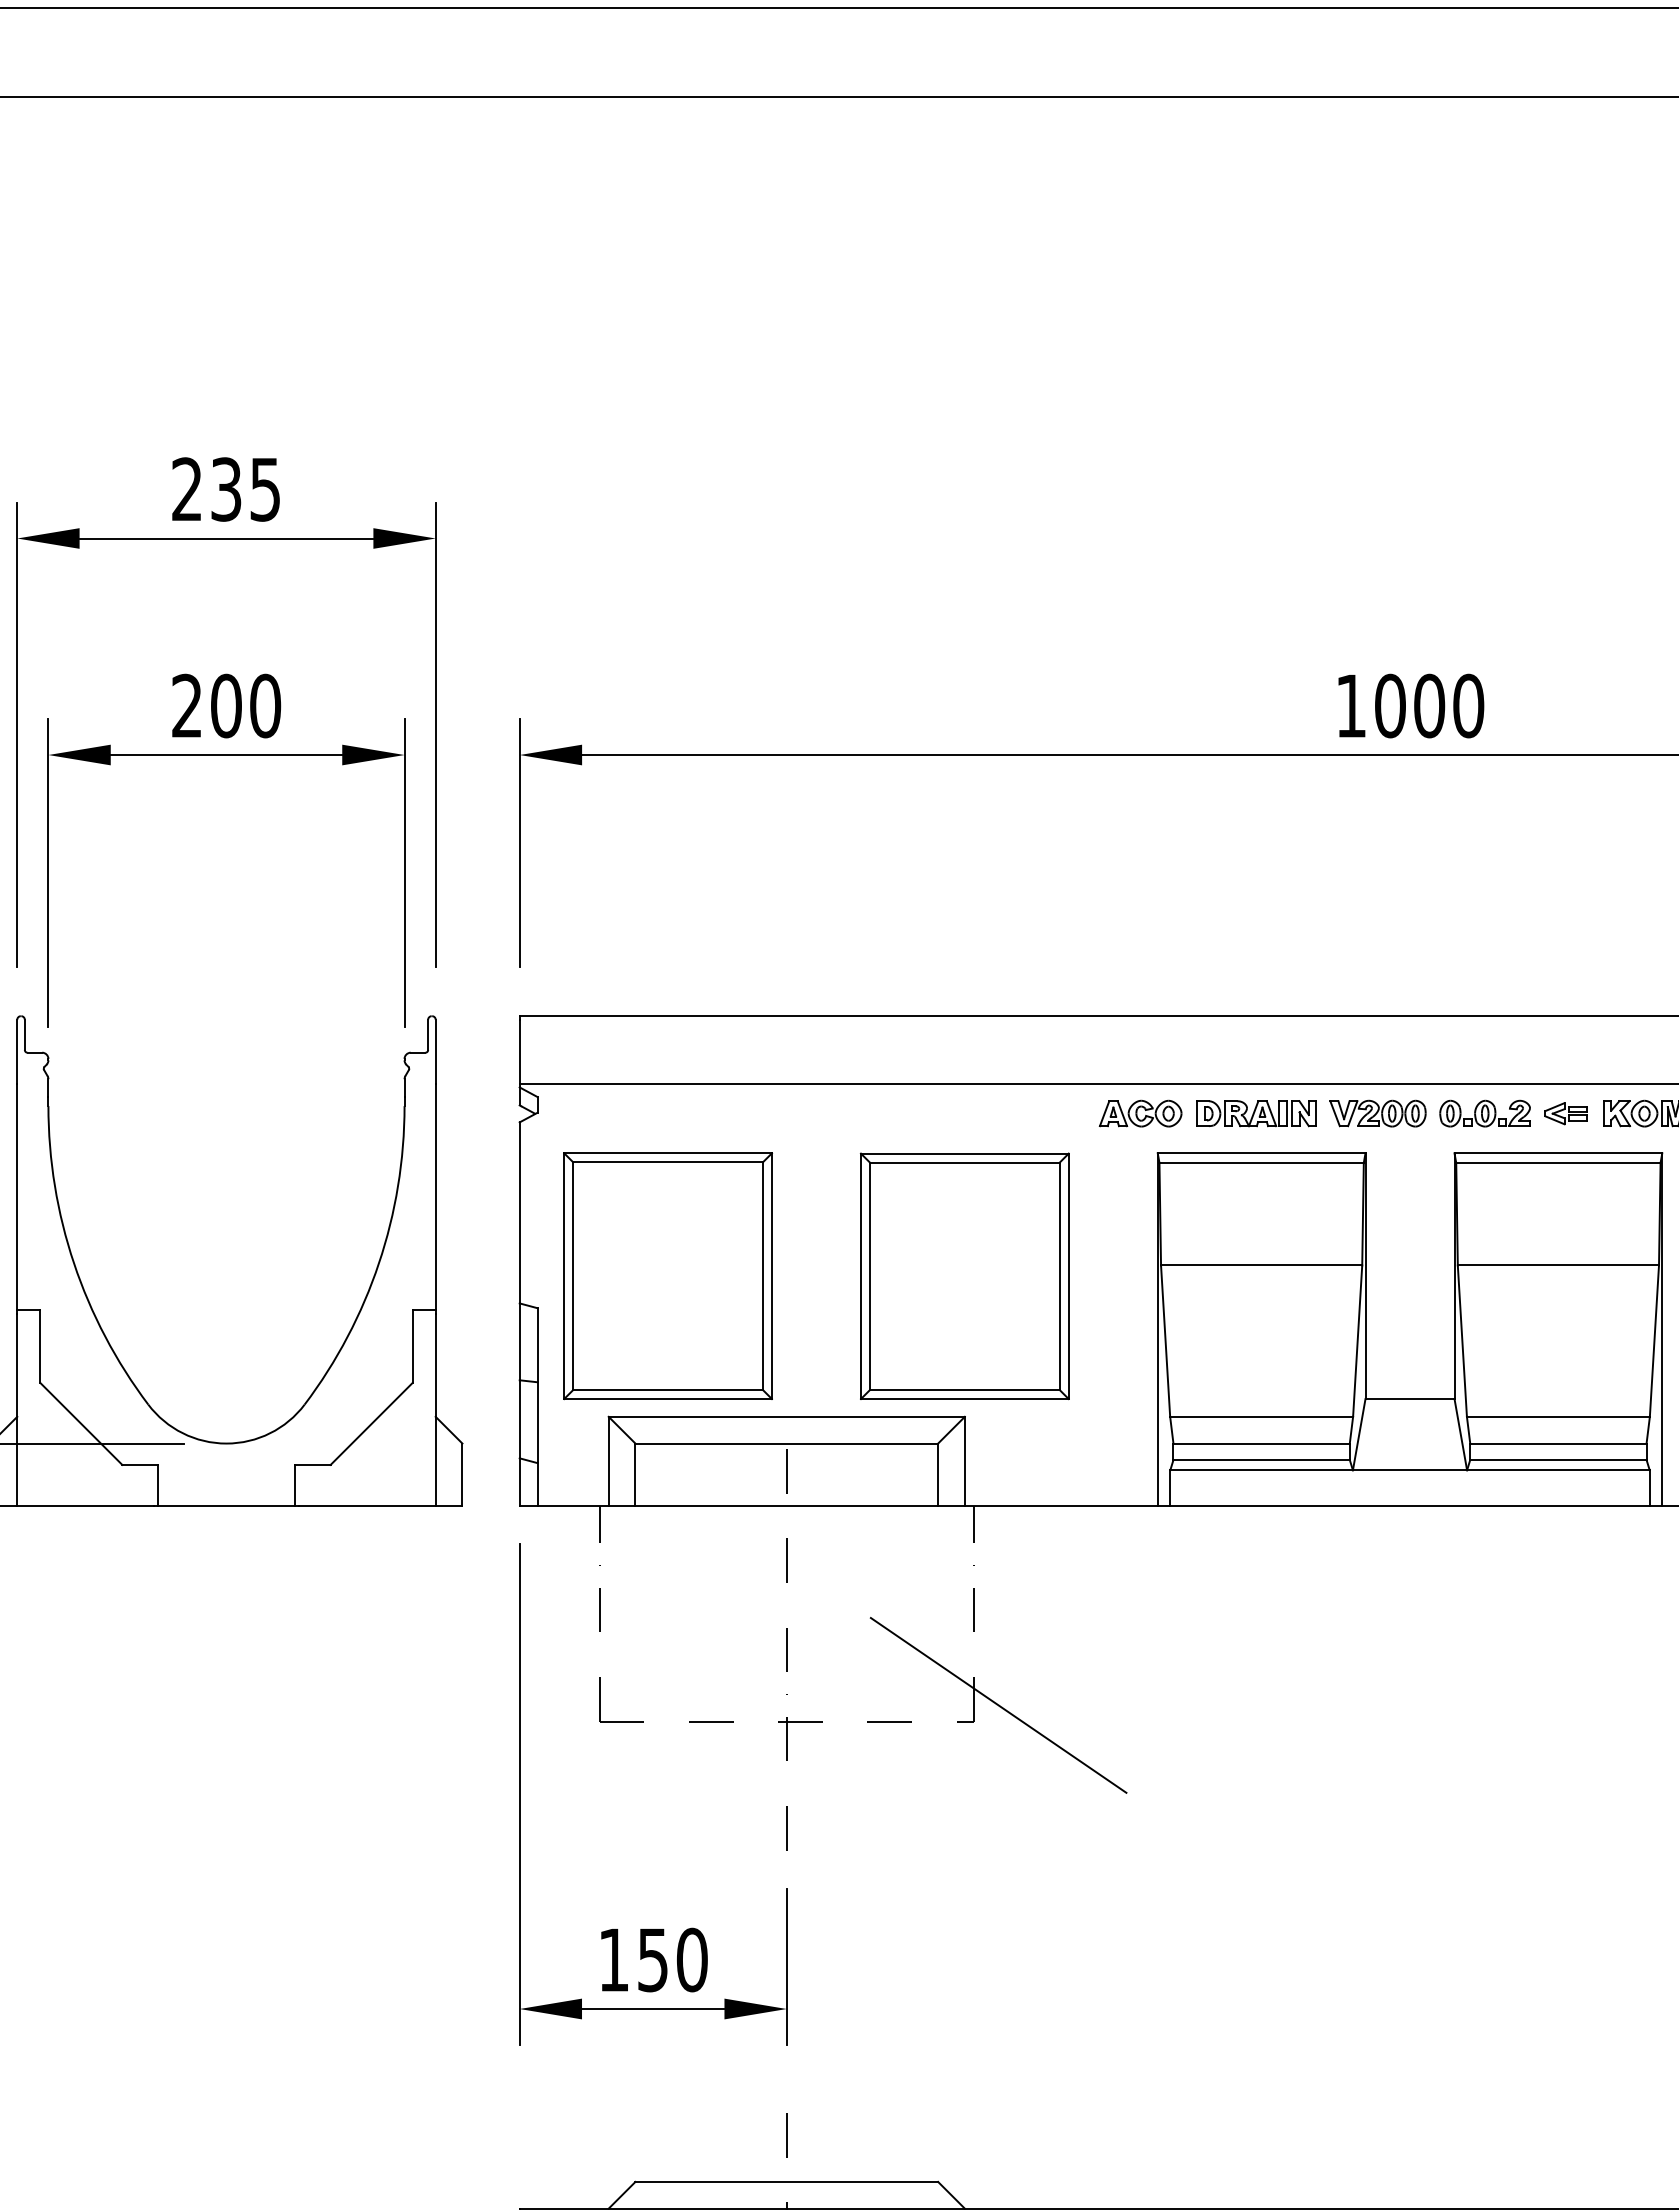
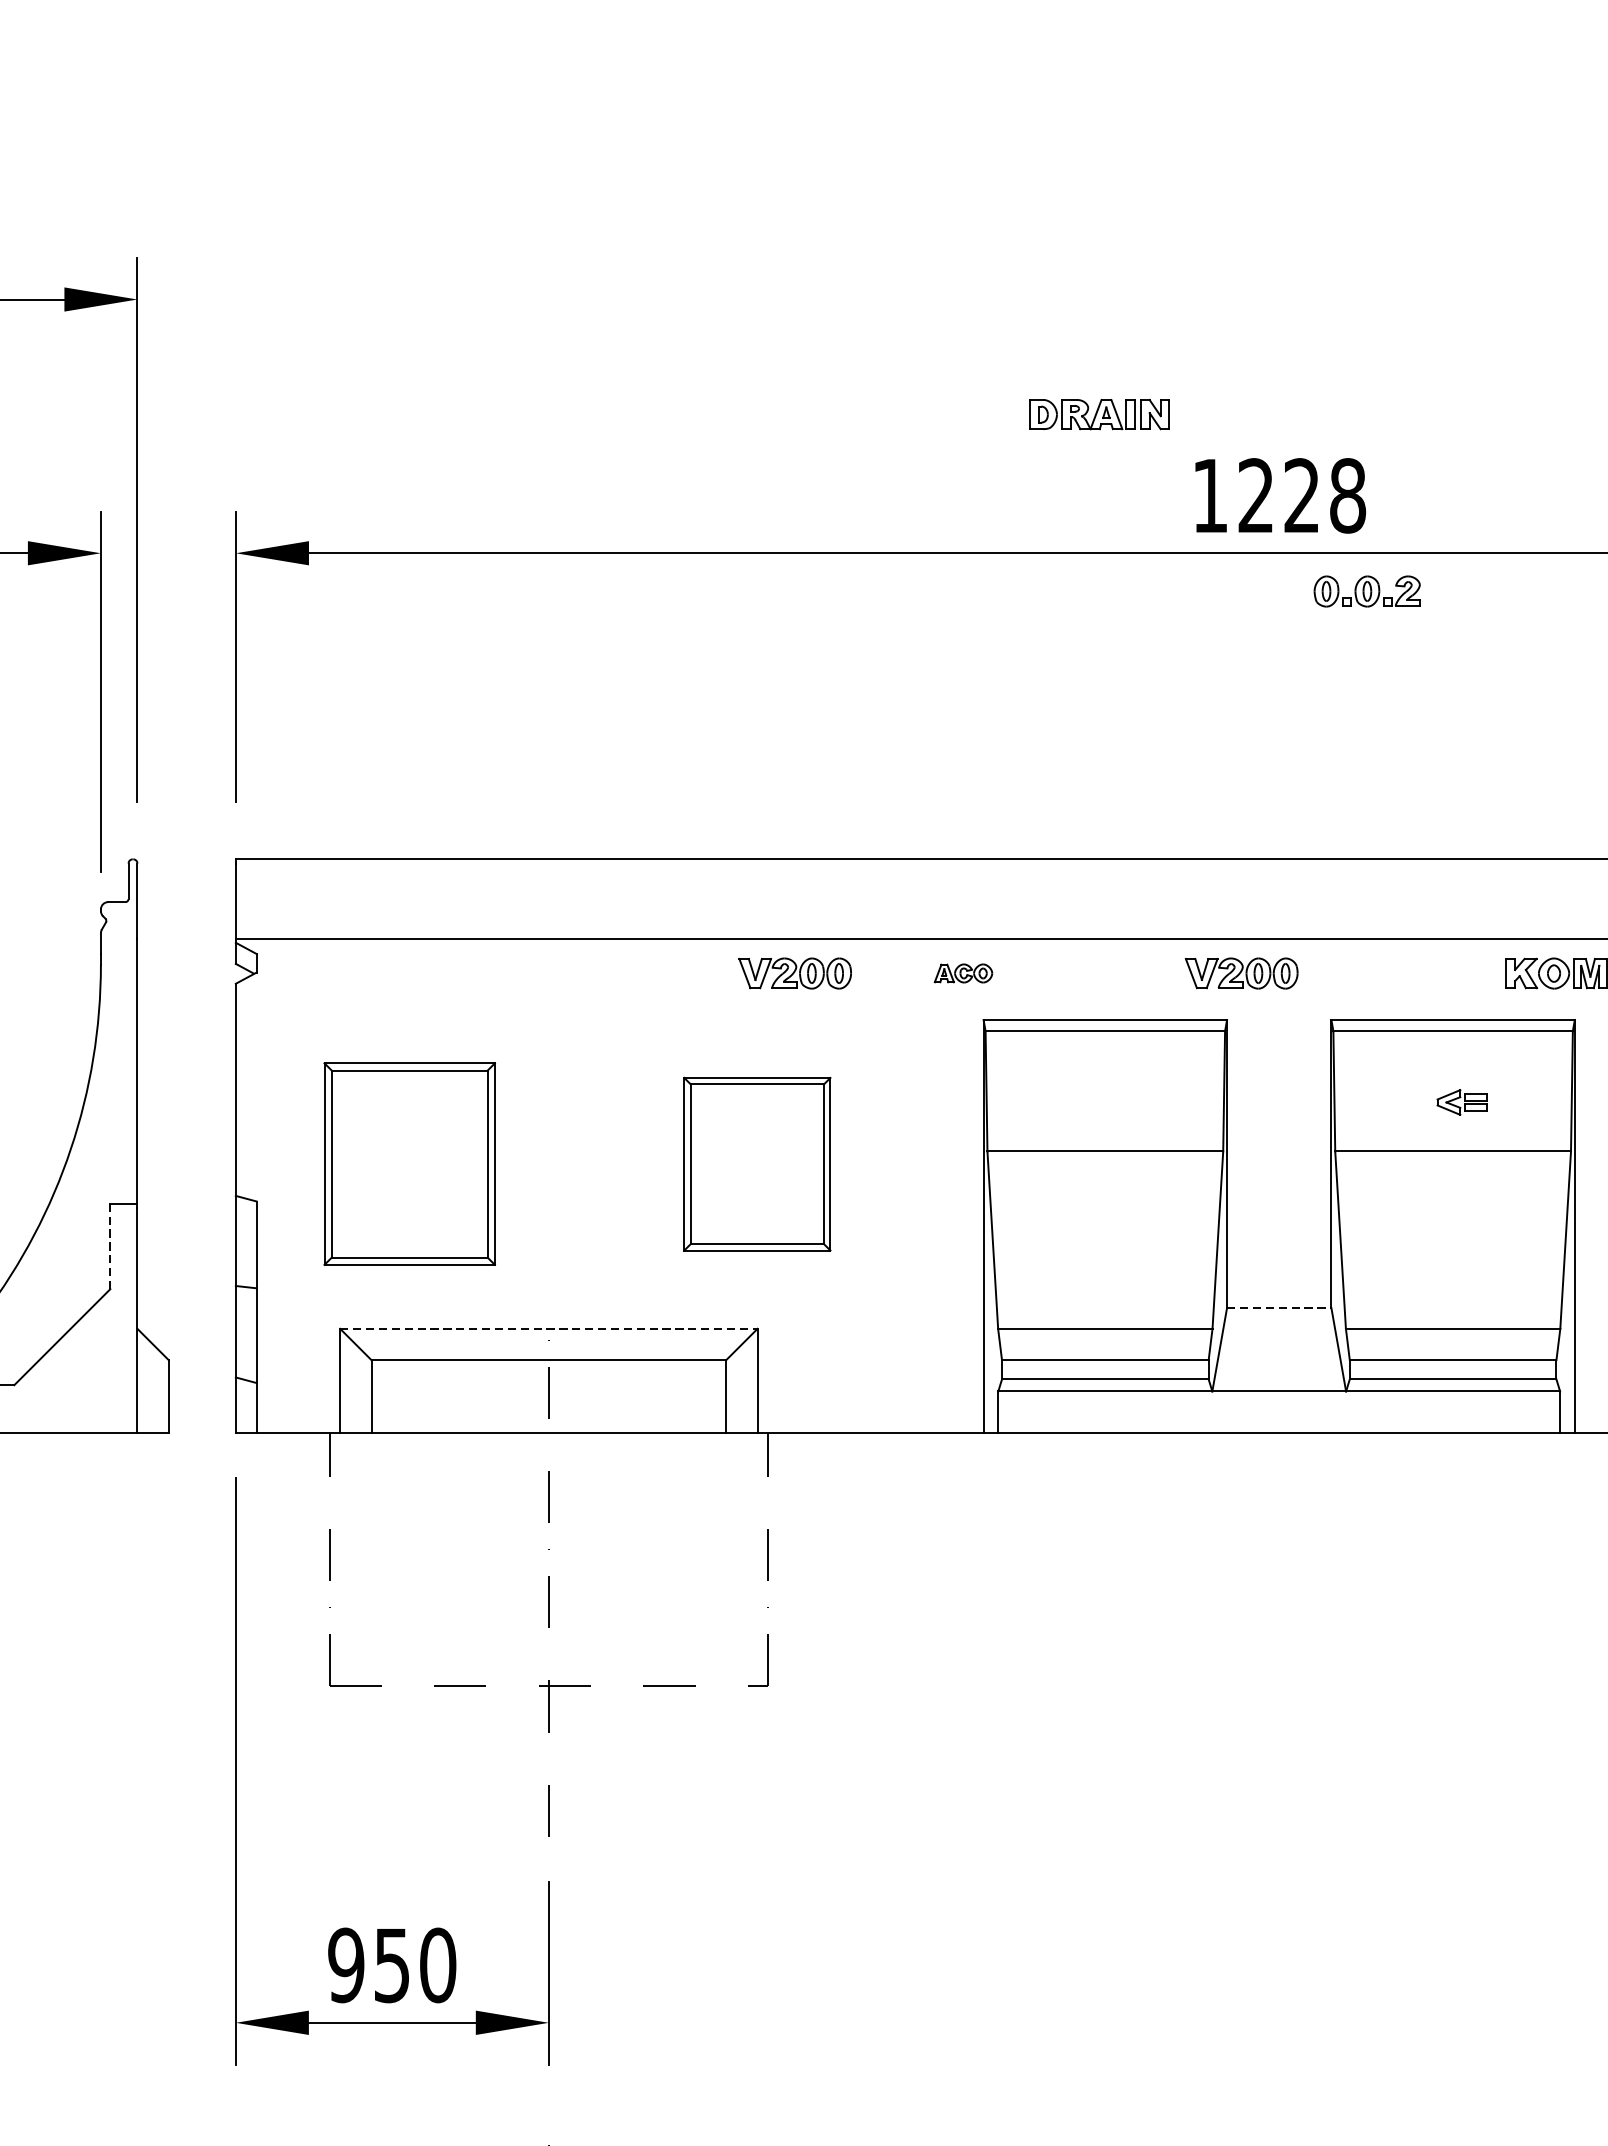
text: (1429, 705) -> (1302, 495), 1000 -> 1228
part: (996, 1113) -> (794, 973), added
part: (1140, 1113) -> (963, 973), size x0.6
part: (1256, 1113) -> (1099, 414), moved
part: (1484, 1113) -> (1366, 591), moved
part: (1565, 1113) -> (1461, 1102), moved
part: (667, 1276) -> (409, 1164), size x0.7
part: (964, 1276) -> (757, 1164), size x0.6
line: (412, 1346) -> (110, 1246), solid -> dashed
line: (1410, 1399) -> (1279, 1308), solid -> dashed
line: (787, 1416) -> (549, 1328), solid -> dashed
line: (998, 1705) -> (796, 1667), removed
text: (613, 1959) -> (345, 1964), 150 -> 950

